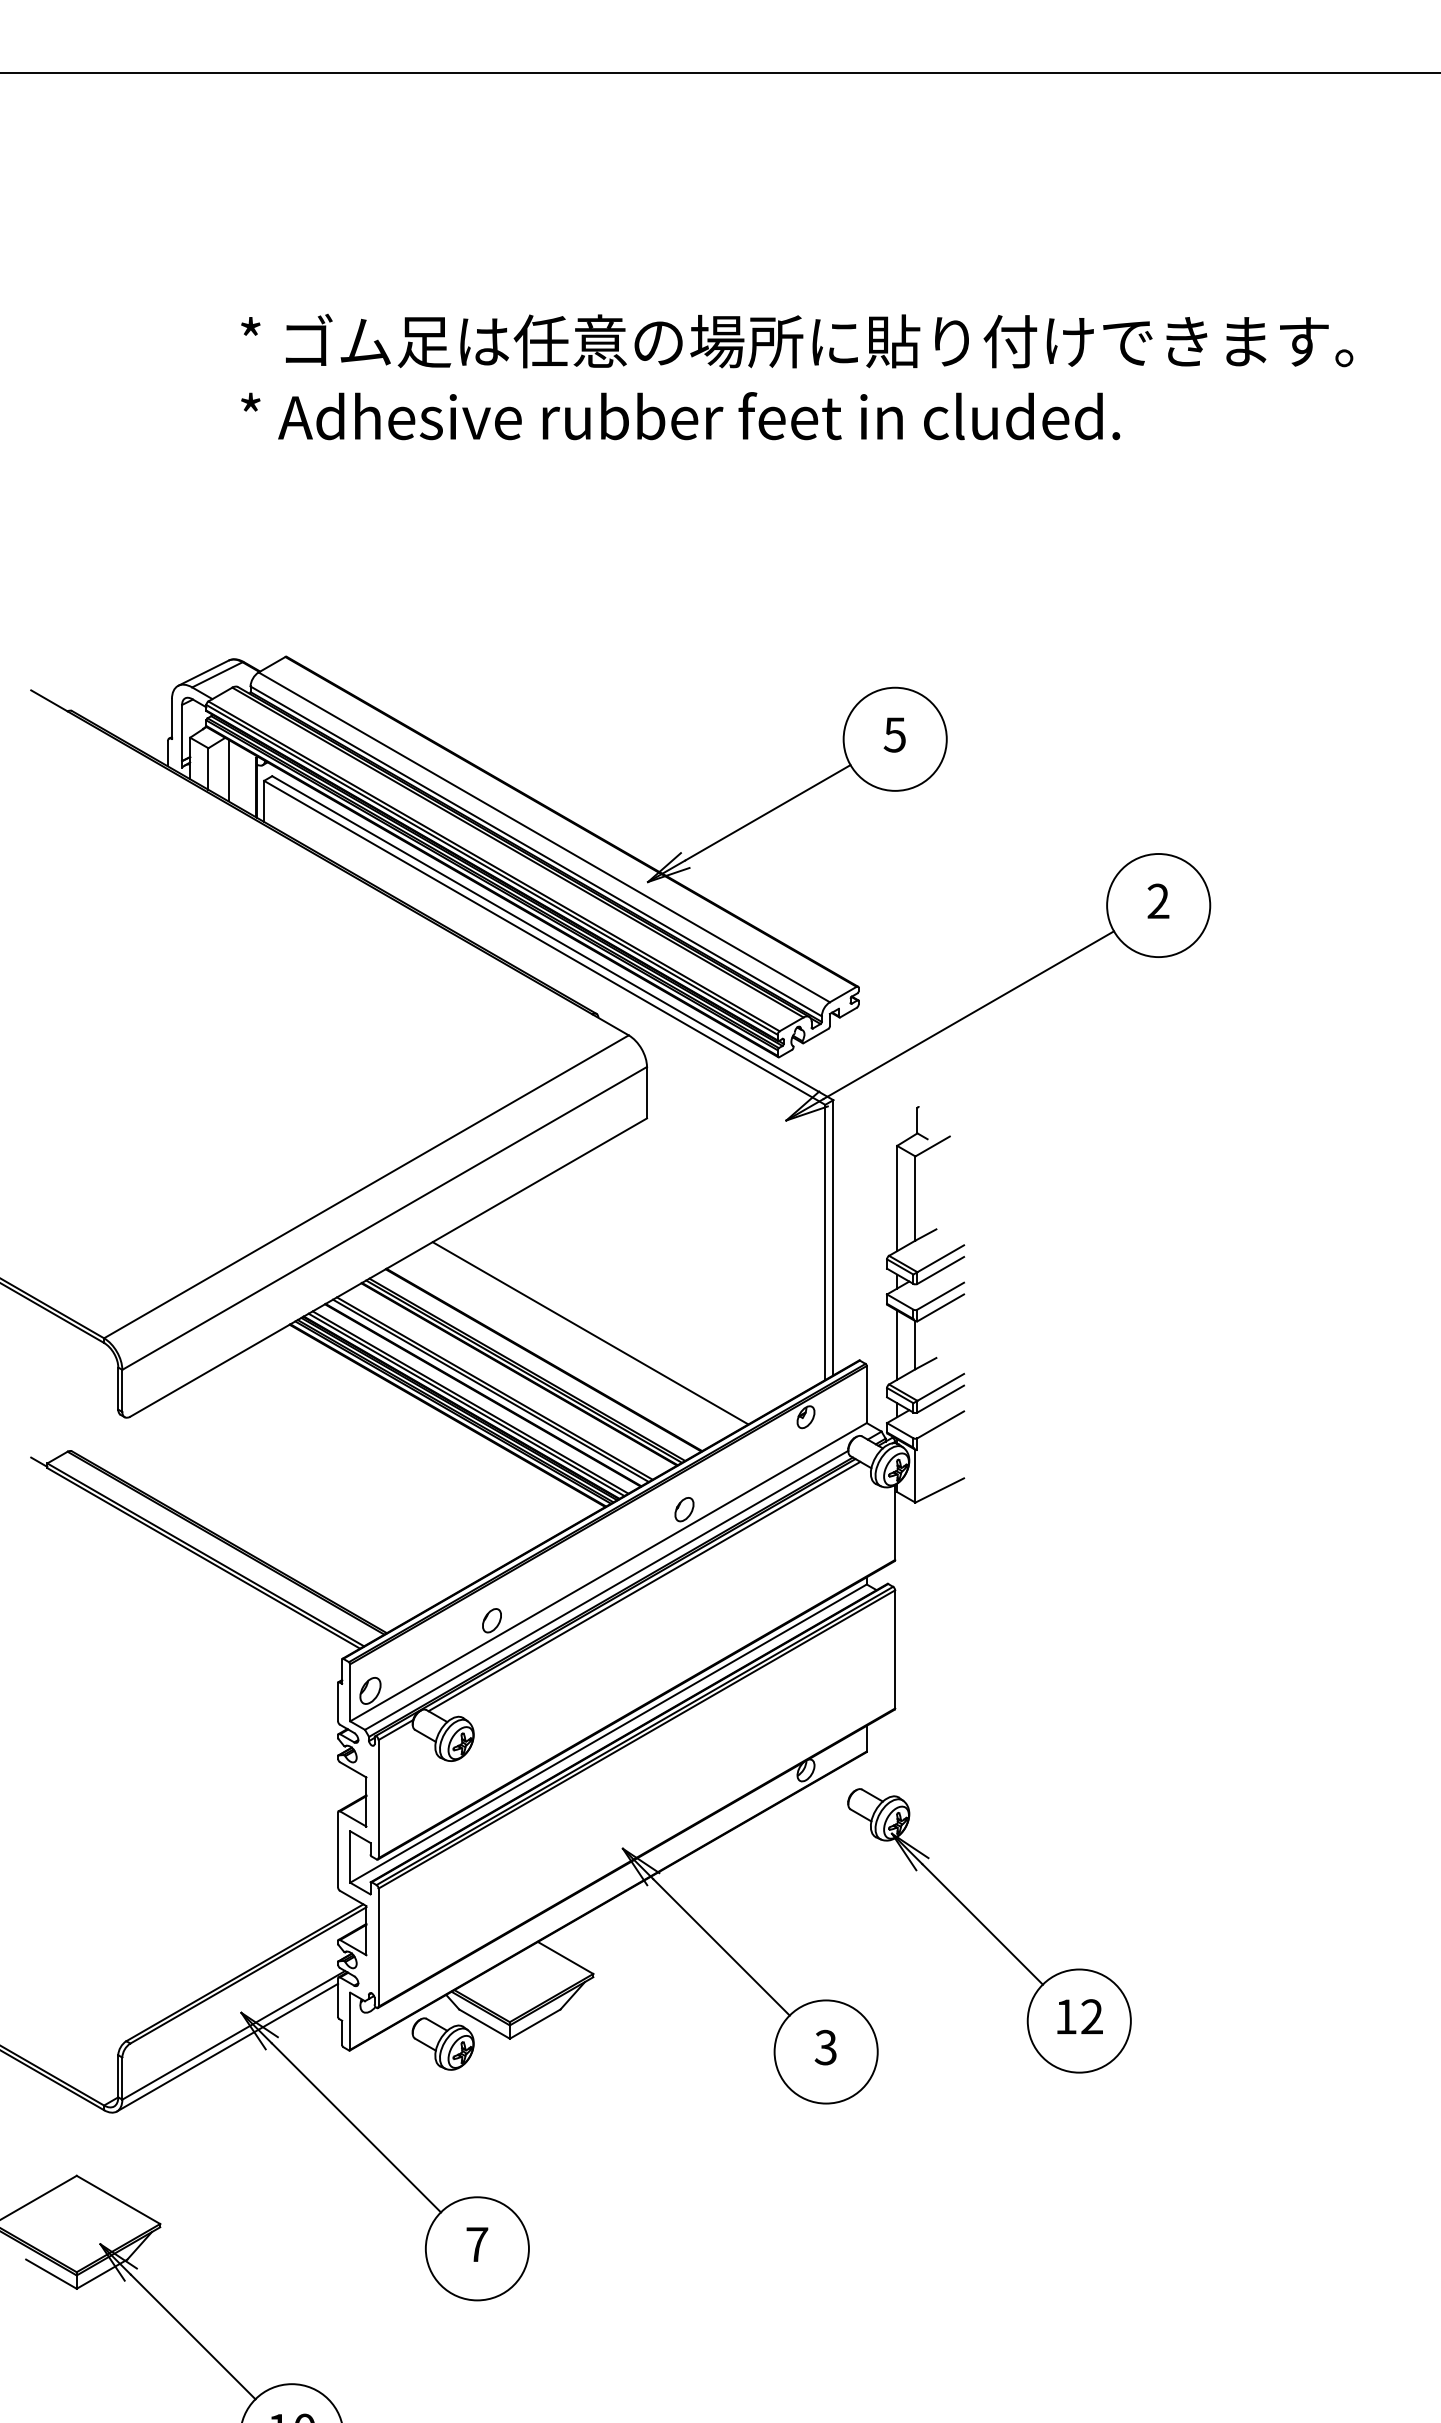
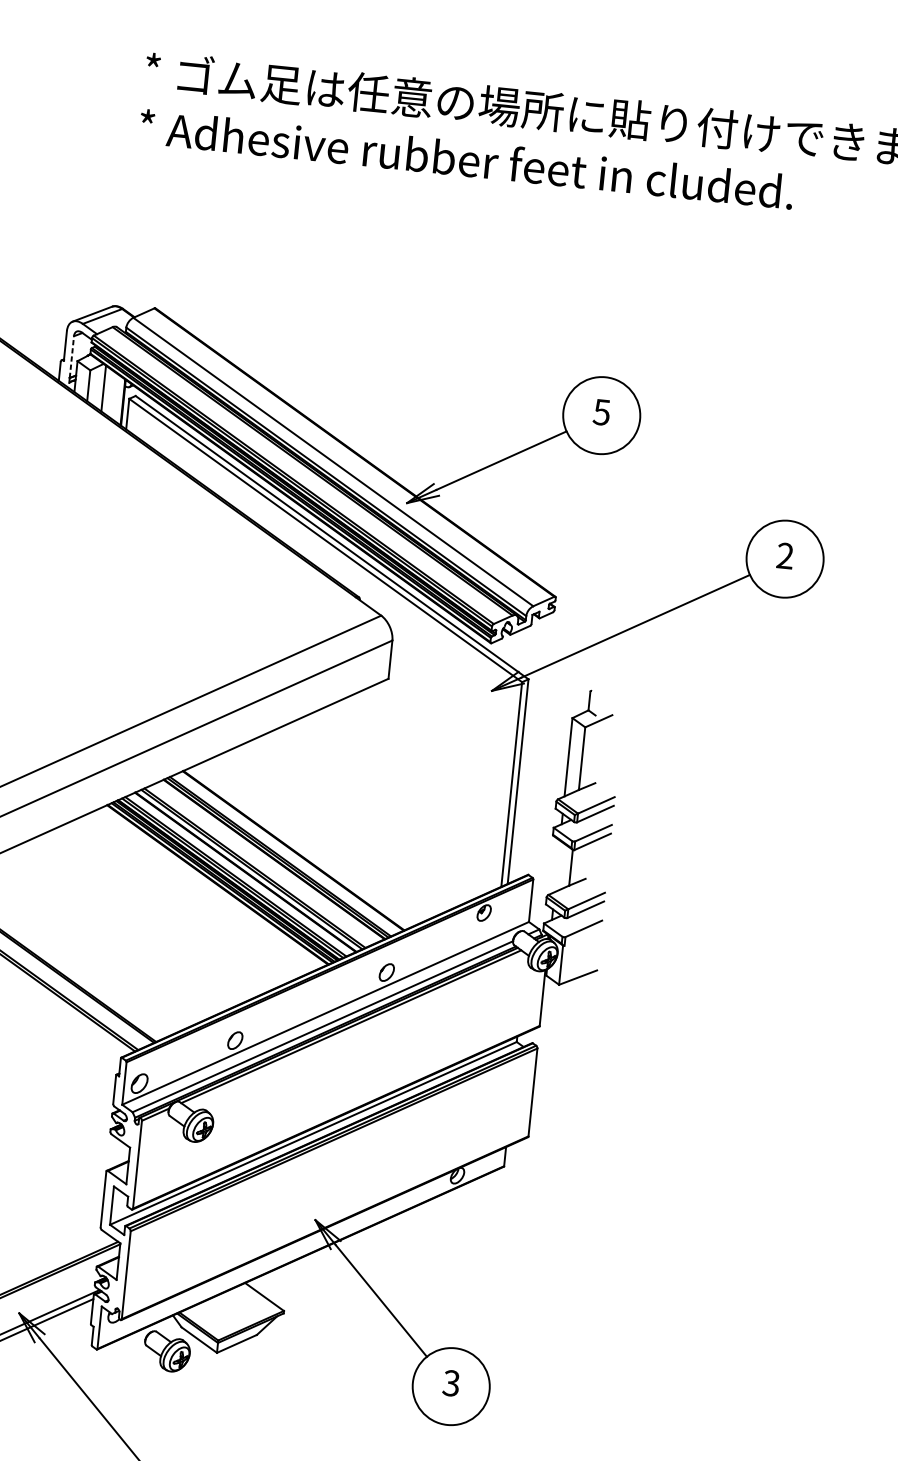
line: (182, 732) -> (72, 356), solid -> dashed
line: (590, 1333) -> (330, 834), removed
line: (897, 1344) -> (557, 865), removed
part: (989, 1930) -> (581, 1308), removed

